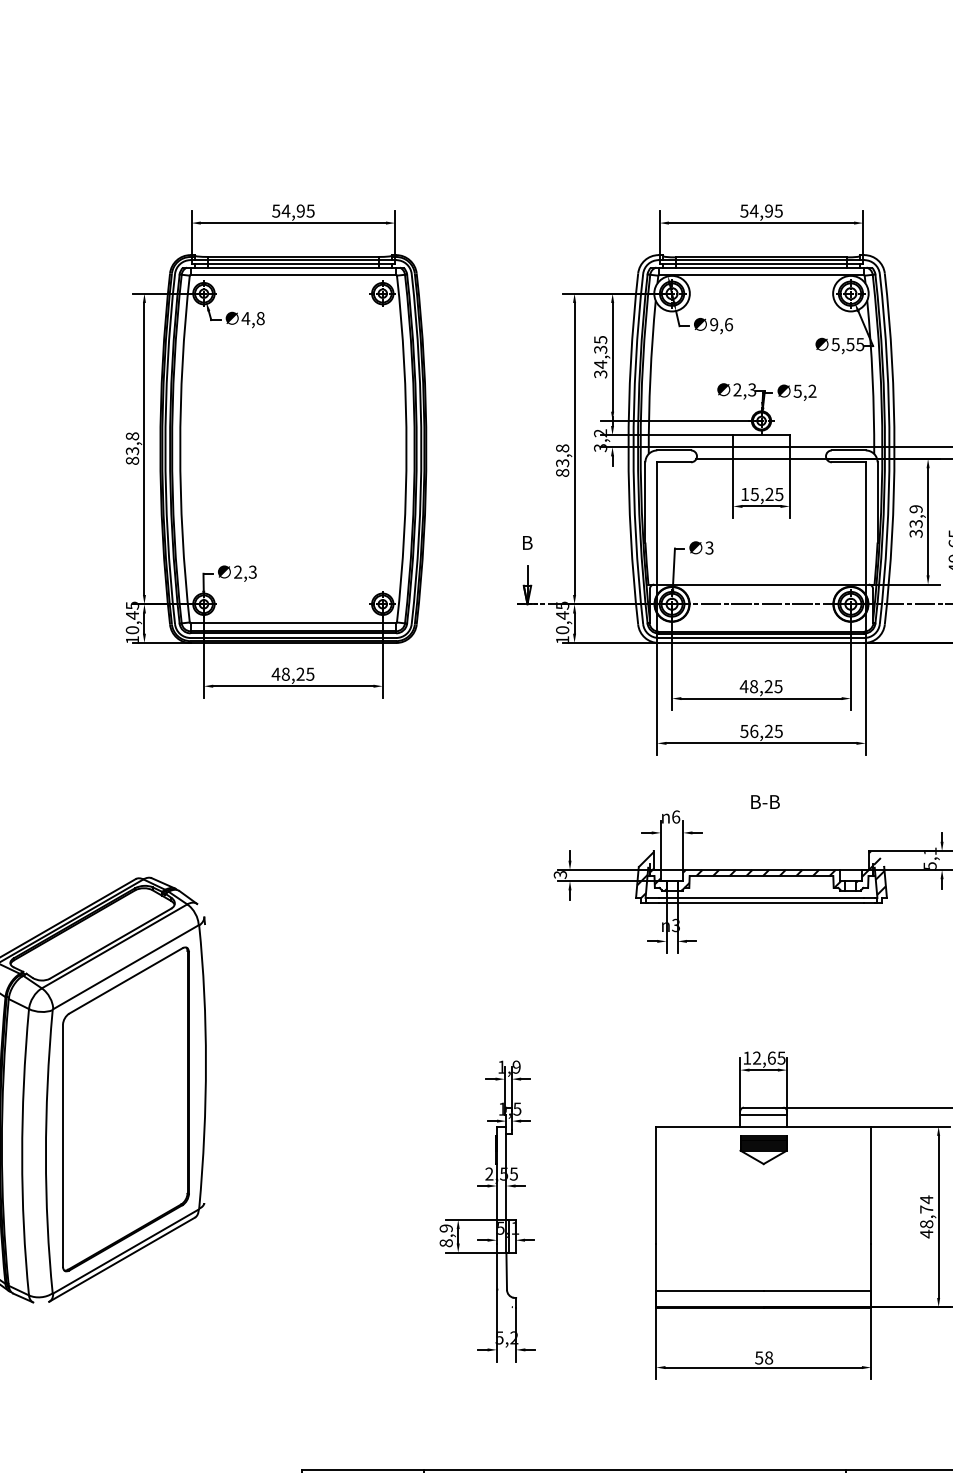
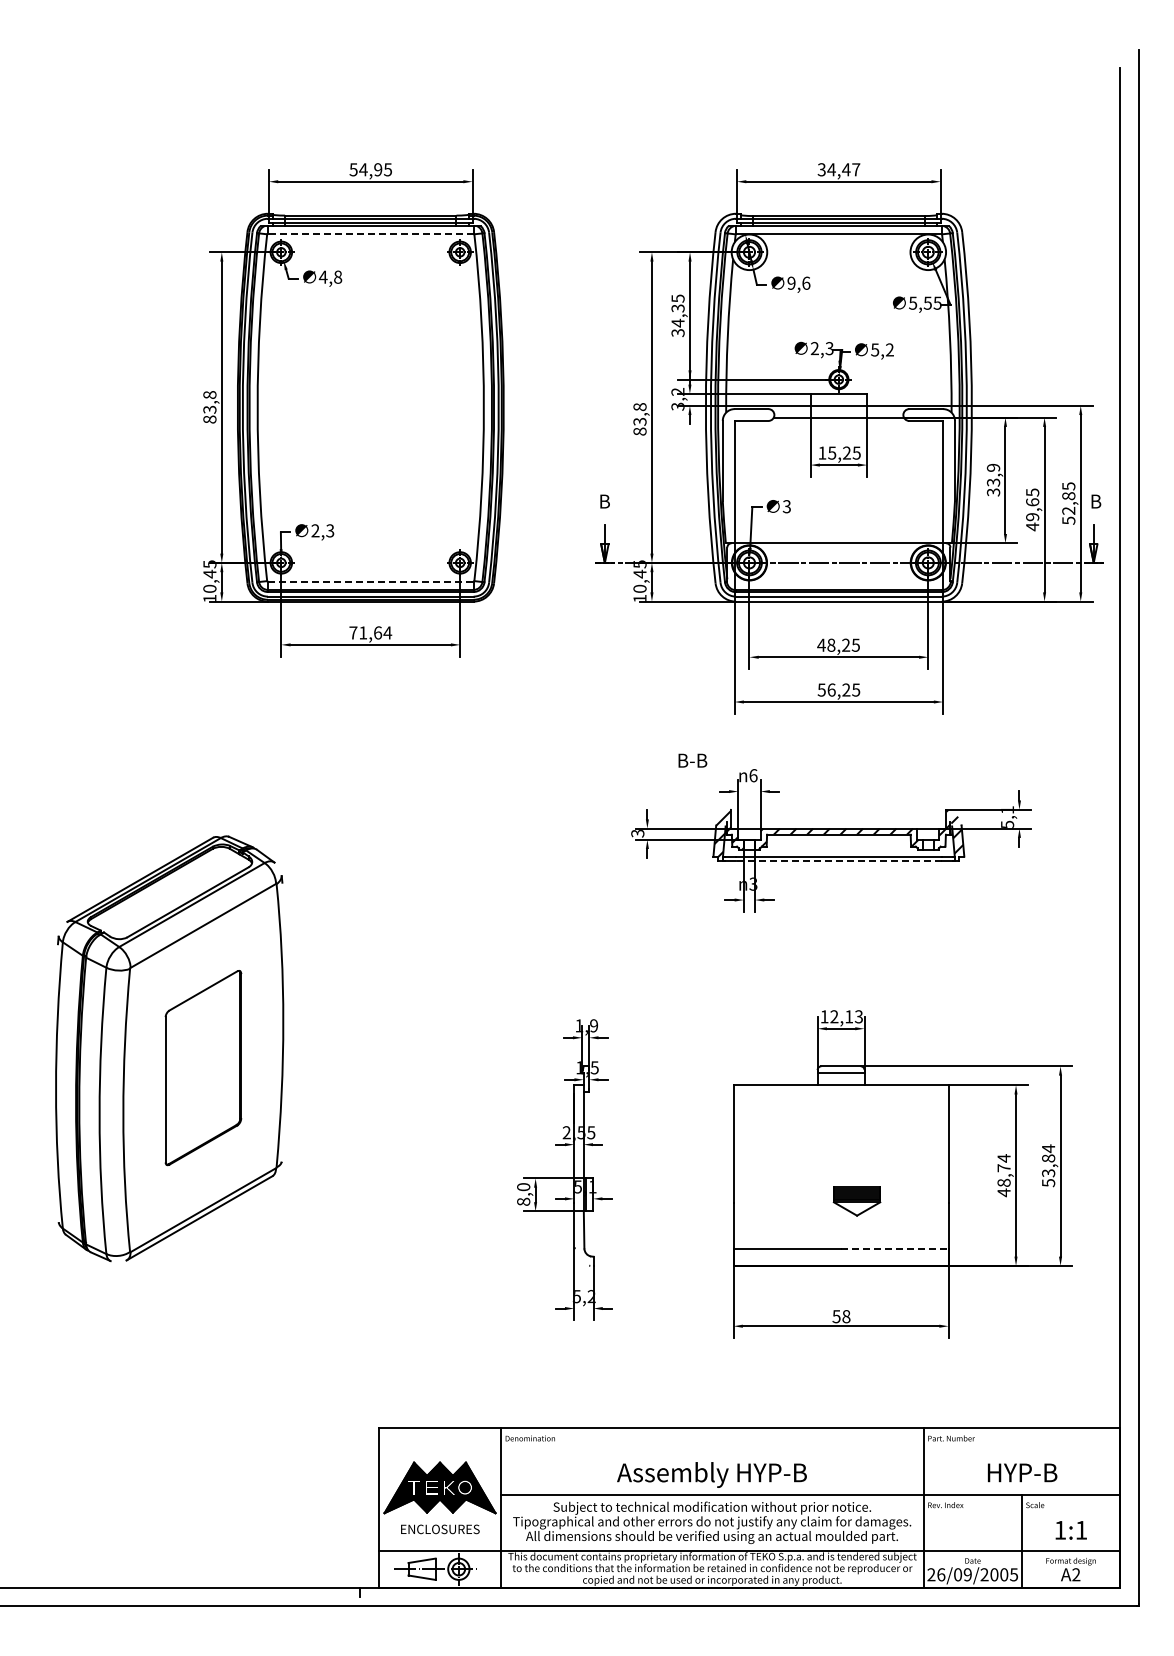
text: (762, 210) -> (839, 169), 54,95 -> 34,47
line: (293, 274) -> (370, 233), solid -> dashed
line: (293, 622) -> (370, 581), solid -> dashed
text: (293, 673) -> (370, 632), 48,25 -> 71,64
text: (765, 801) -> (692, 760), moved
line: (761, 902) -> (838, 861), solid -> dashed
text: (776, 1057) -> (853, 1016), 12,65 -> 12,13
part: (126, 1108) -> (203, 1067), size x0.6
part: (763, 1149) -> (856, 1201), moved
text: (446, 1228) -> (523, 1187), 8,9 -> 8,0
line: (817, 1290) -> (894, 1249), solid -> dashed

